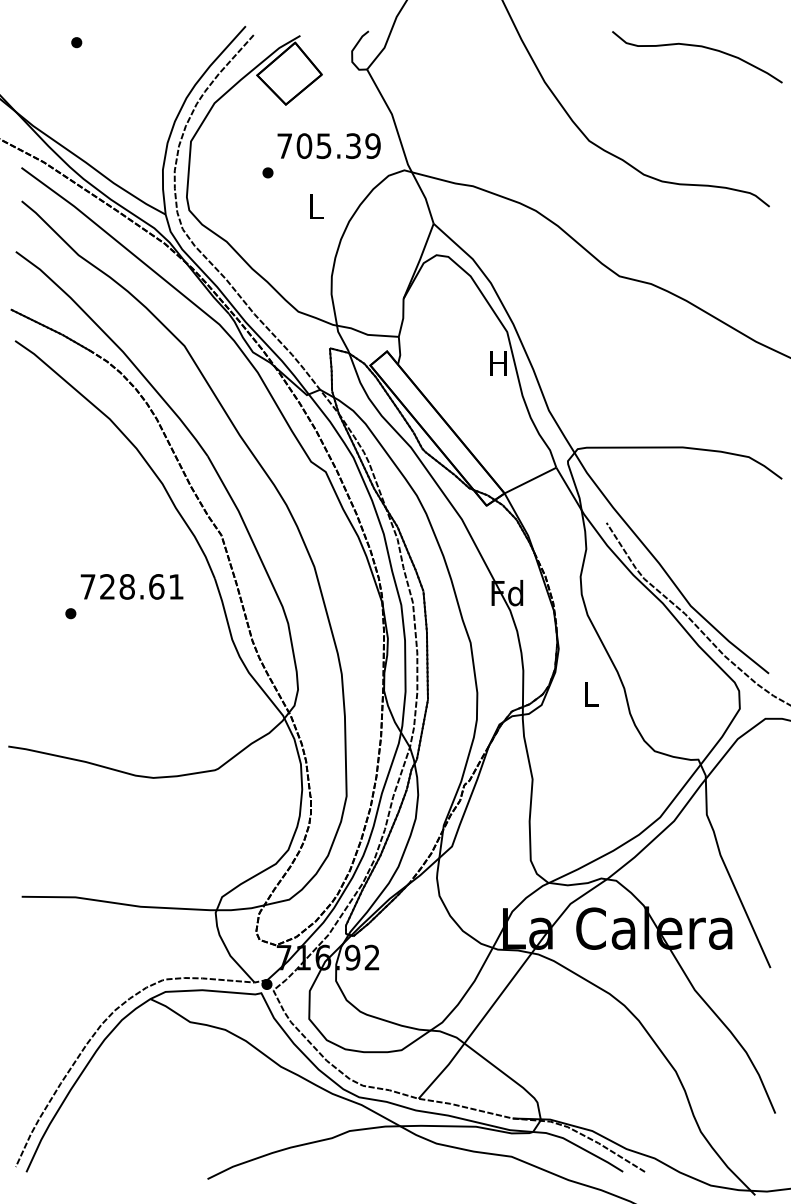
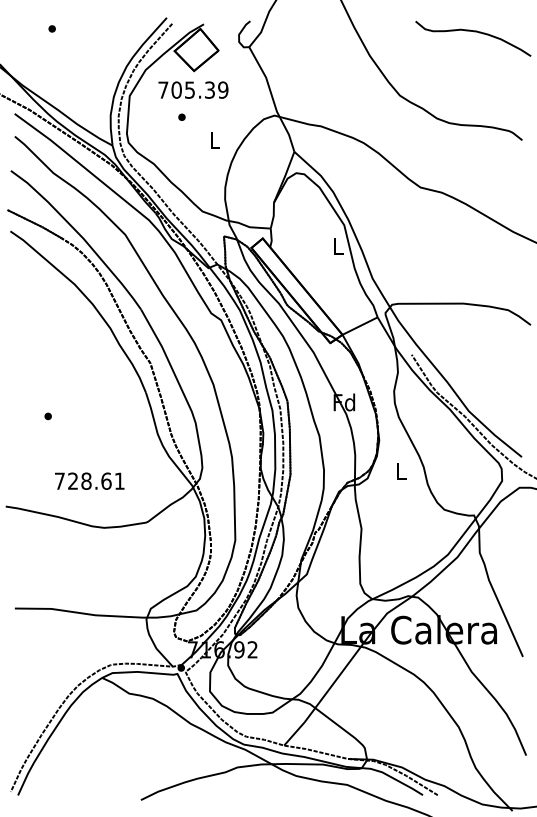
text: (329, 145) -> (193, 89), moved
text: (497, 363) -> (337, 246), H -> L
text: (131, 585) -> (89, 480), moved

